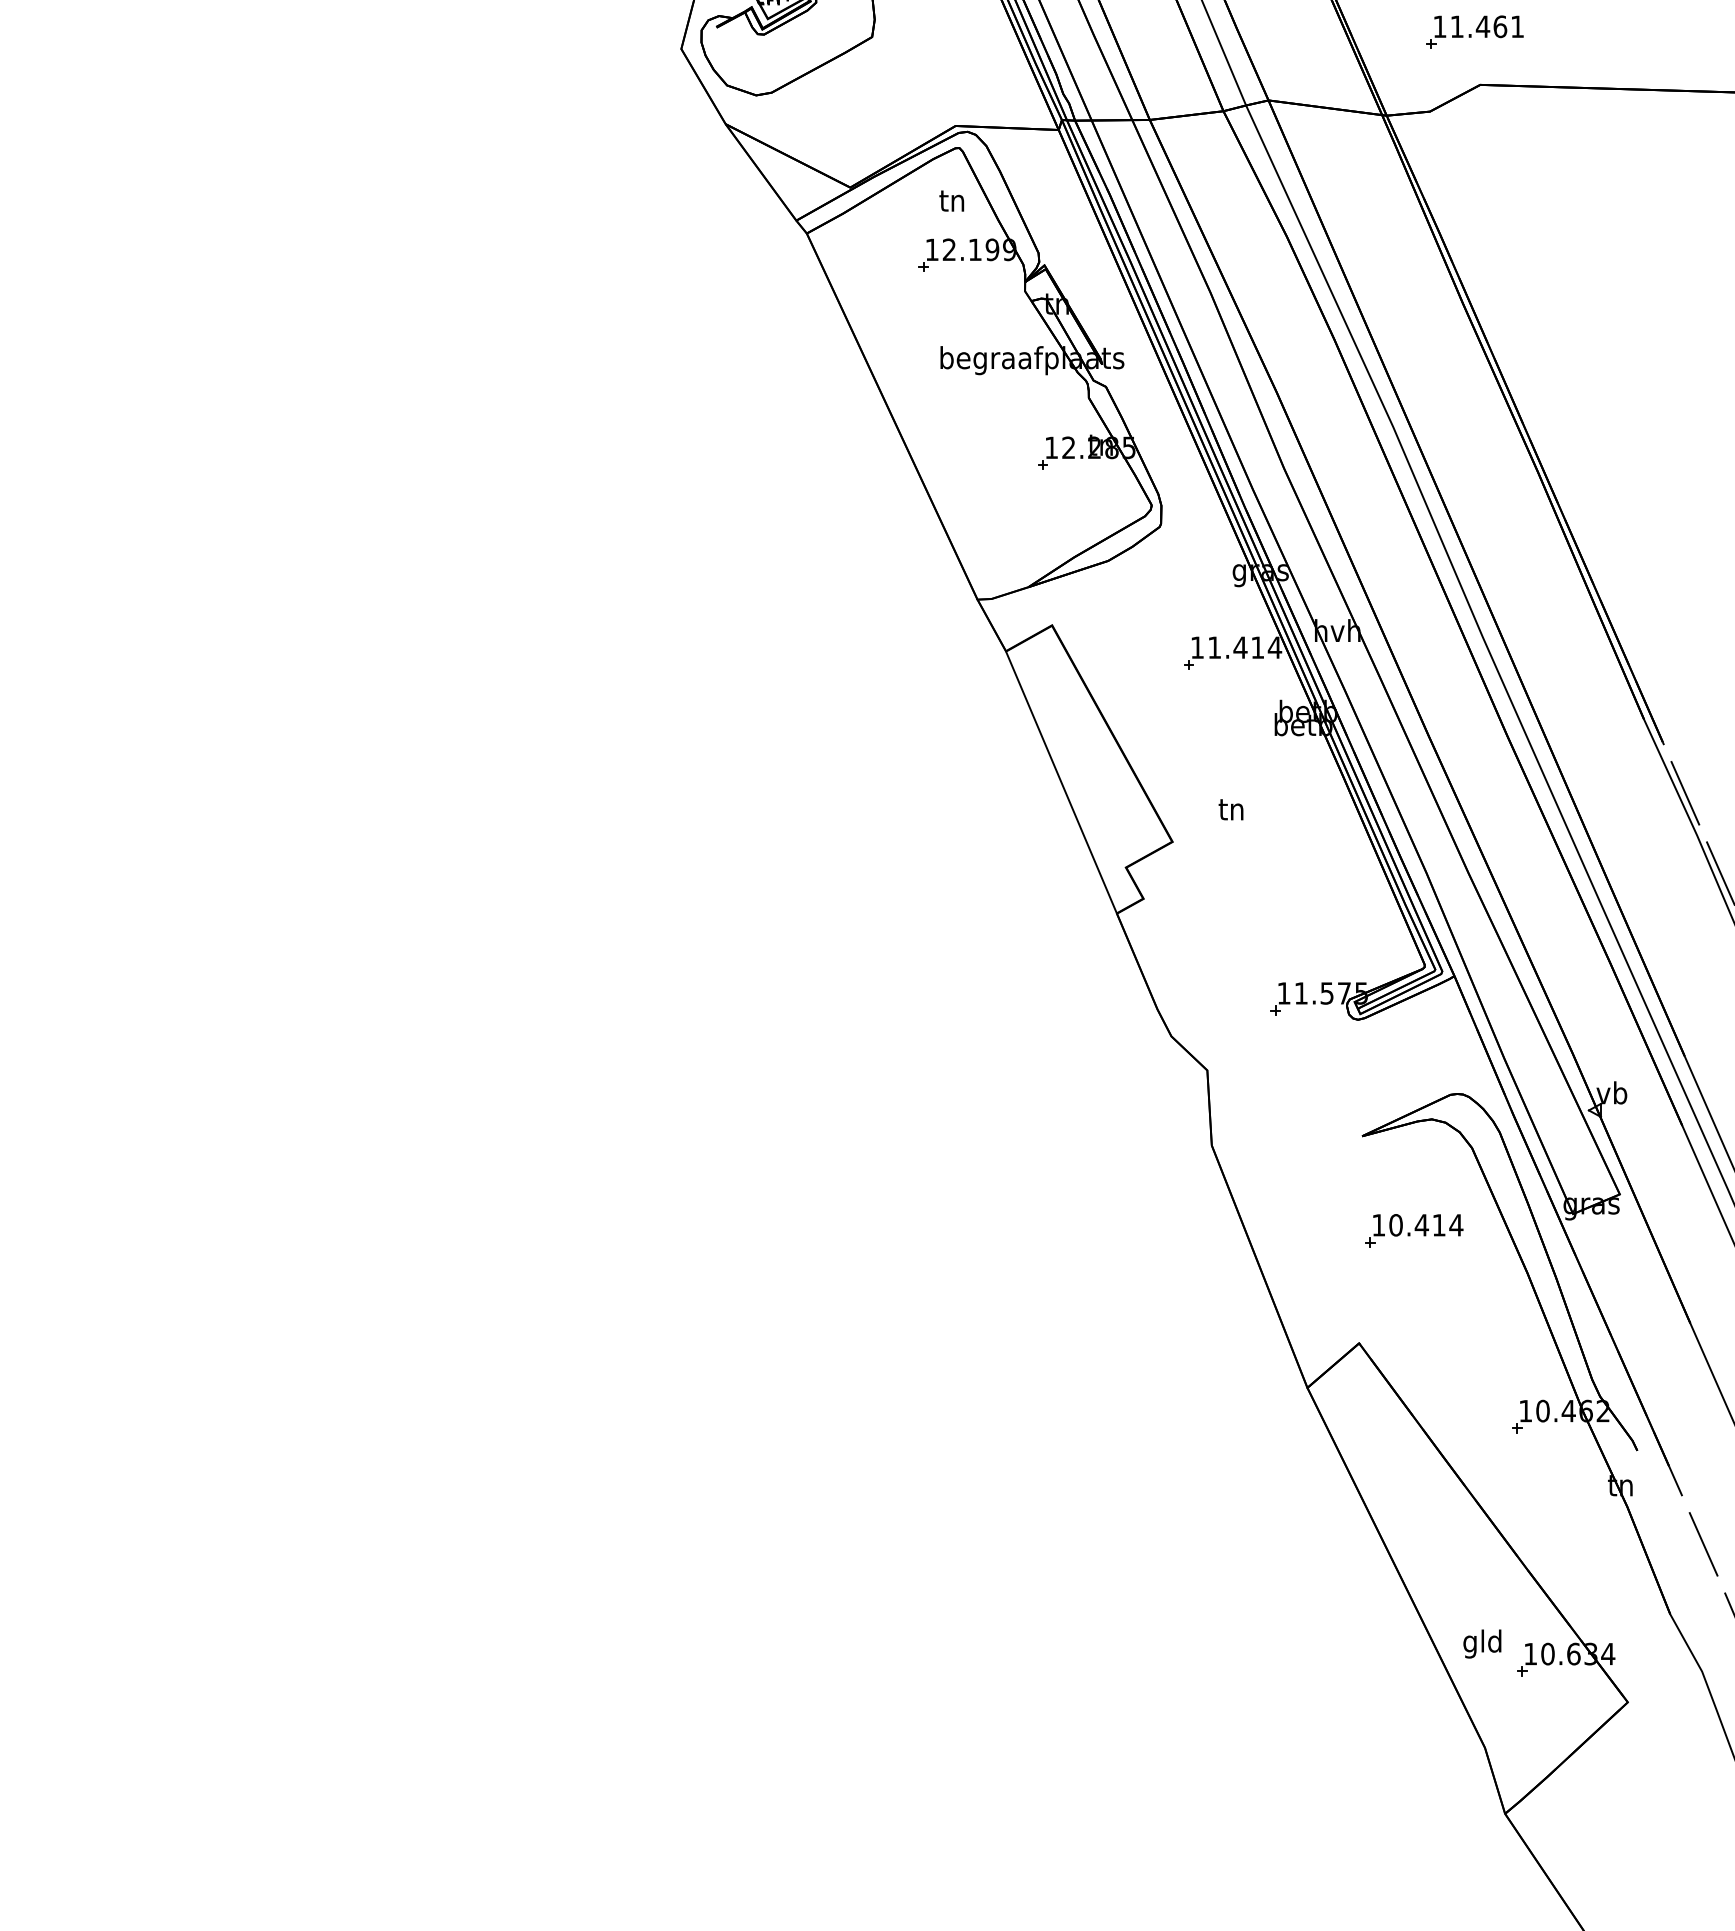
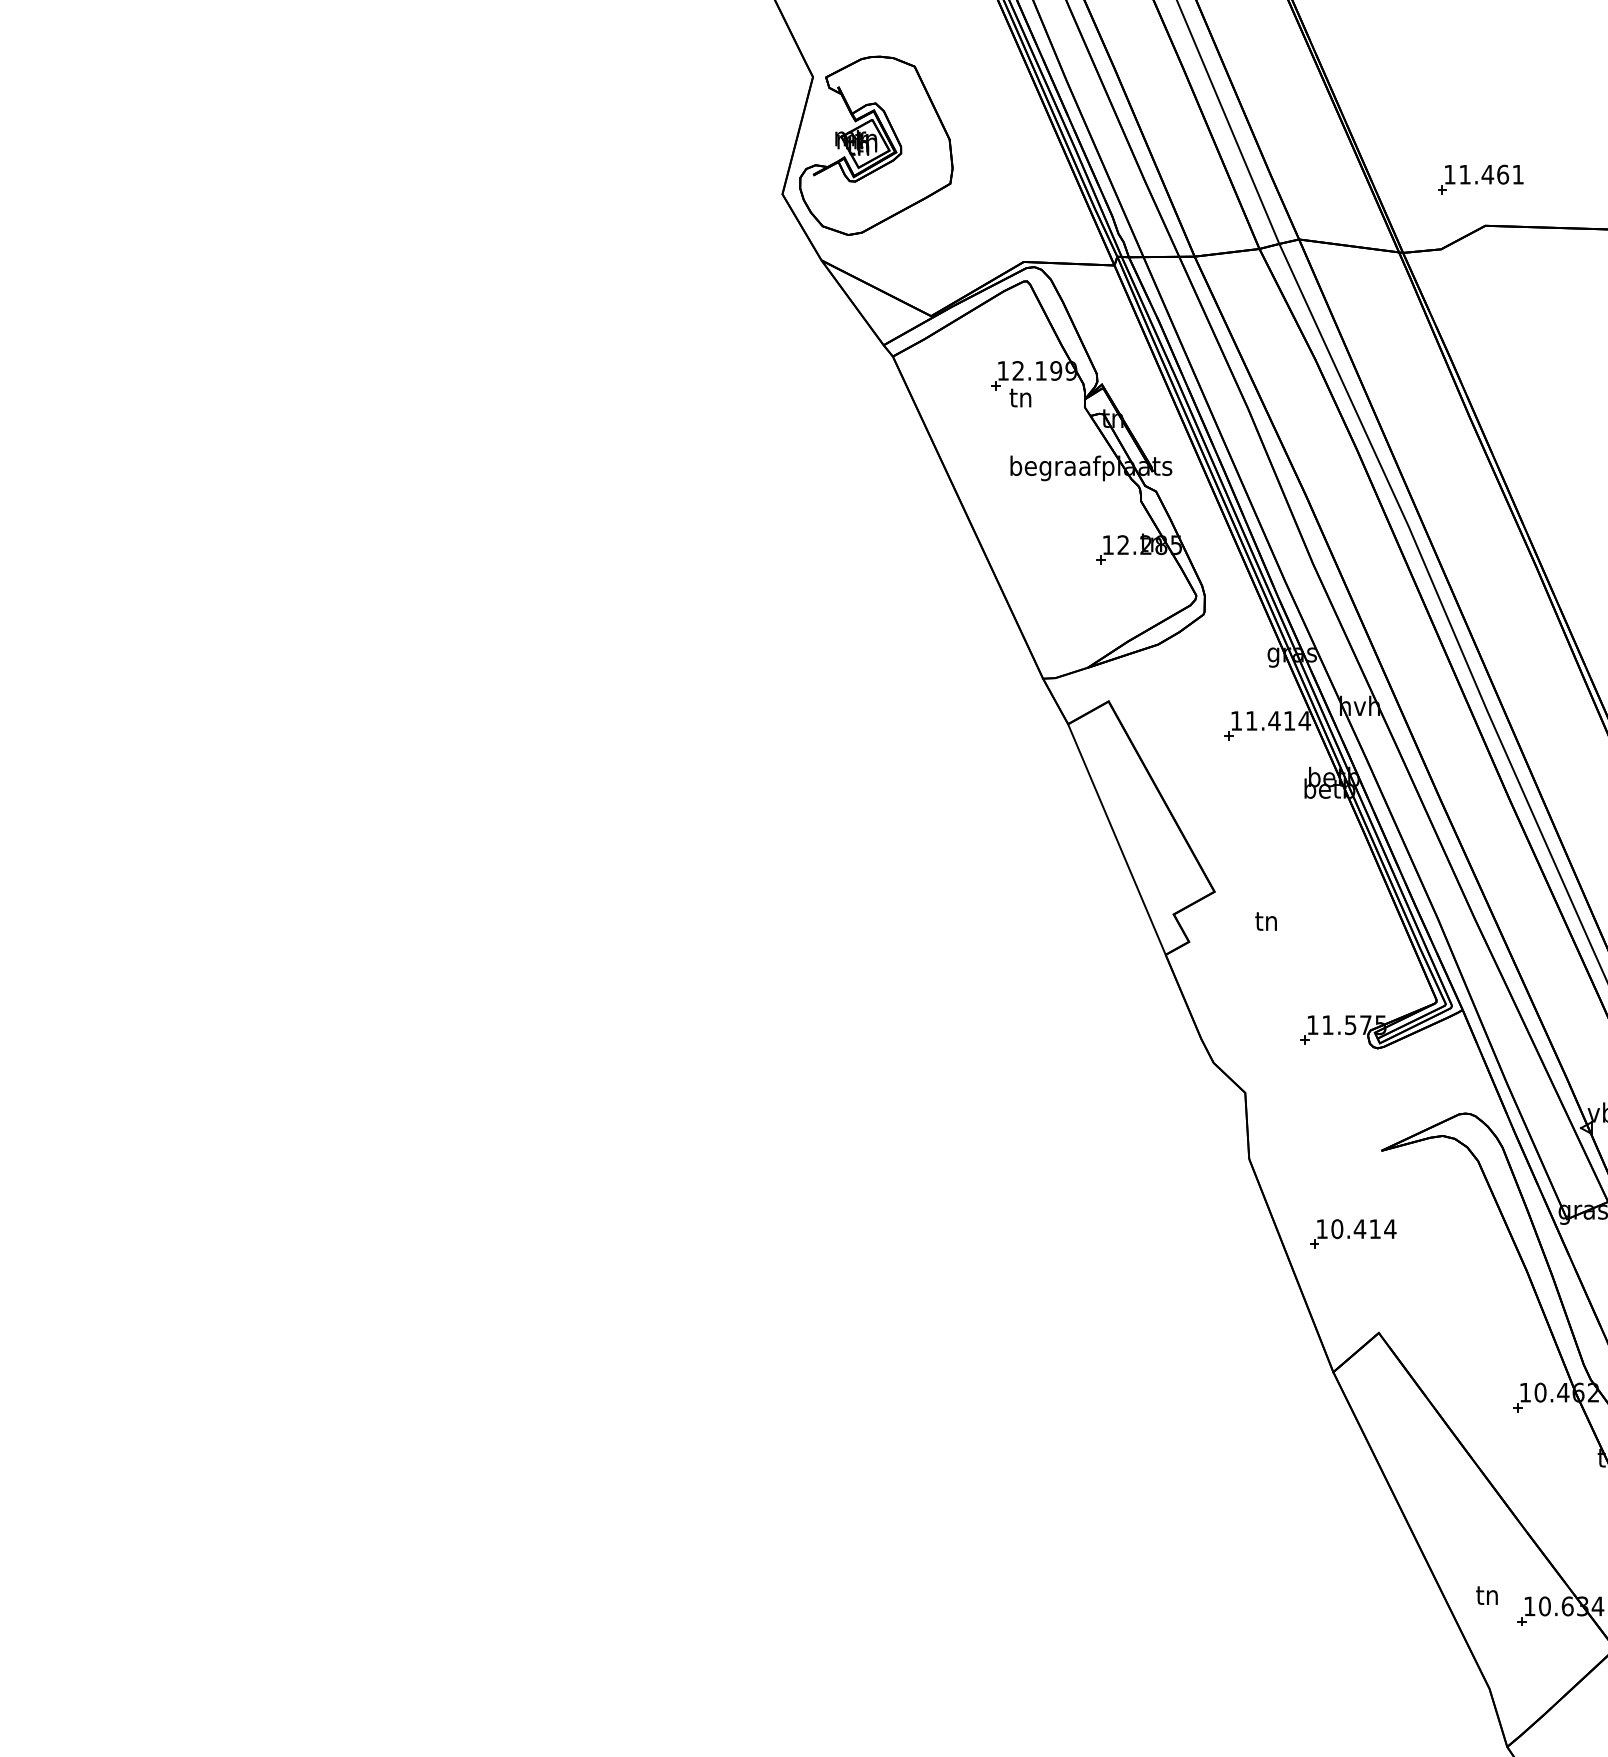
text: (951, 200) -> (1020, 397), moved
text: (1230, 809) -> (1265, 921), moved
part: (1414, 1230) -> (1353, 1233), moved
text: (1481, 1643) -> (1486, 1597), gld -> tn

